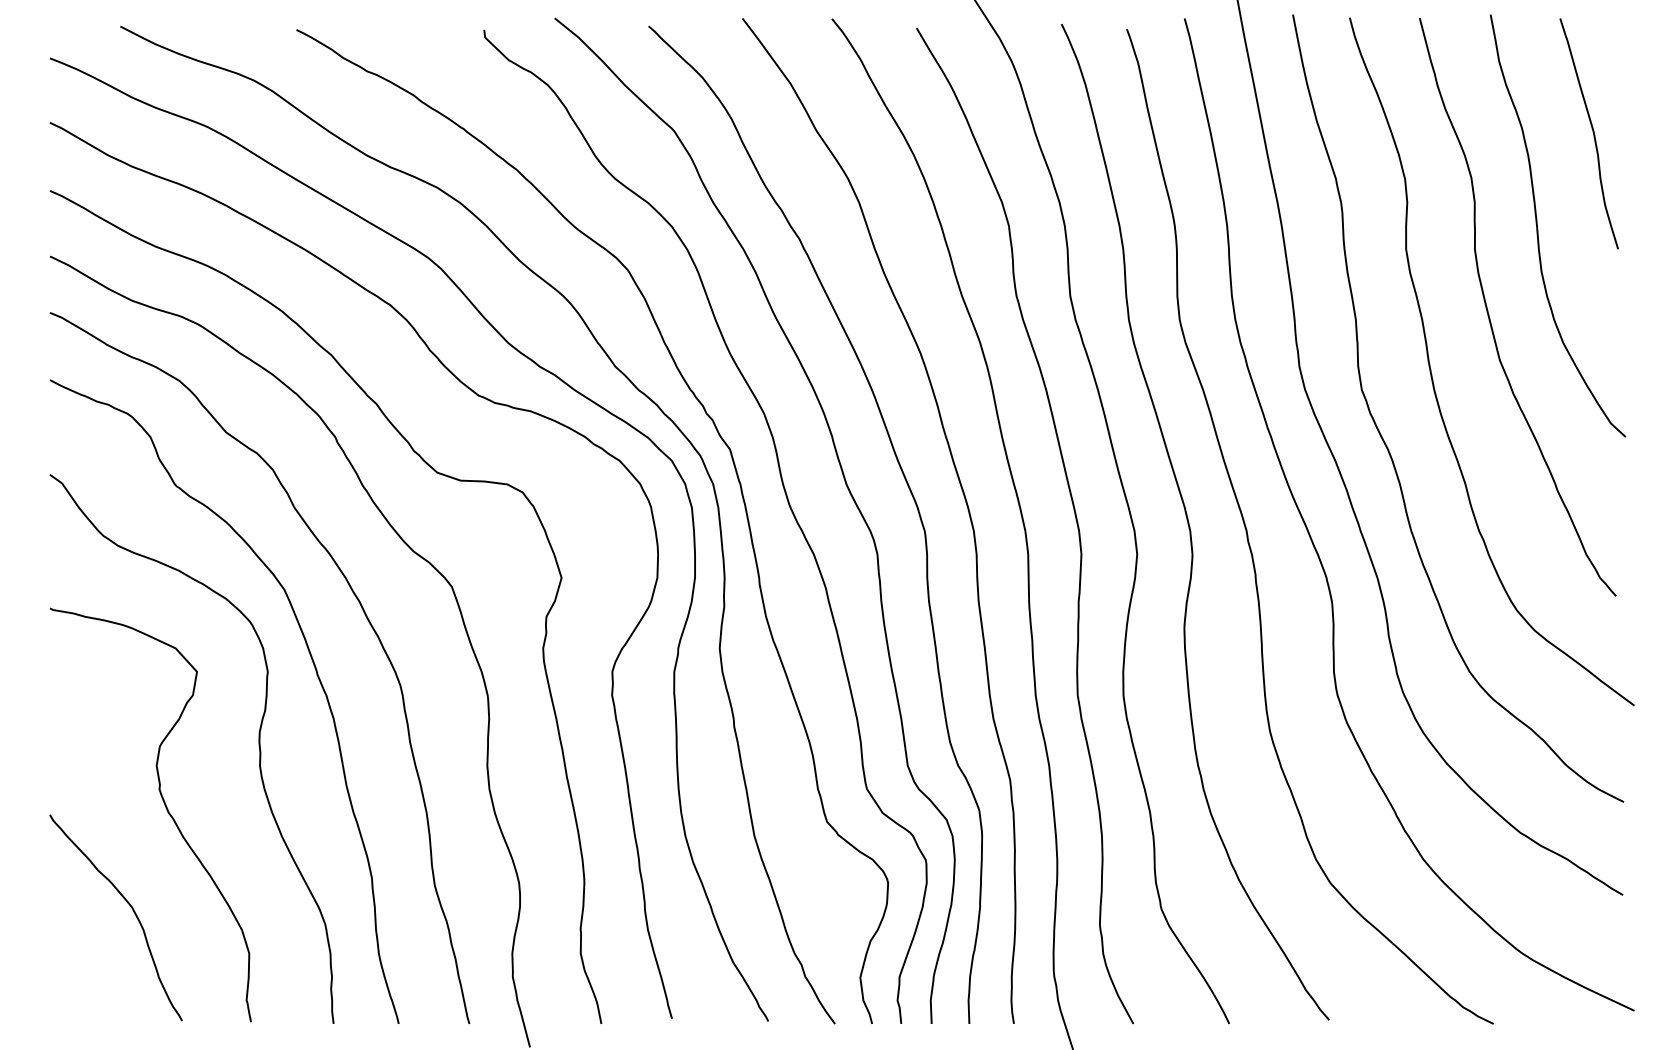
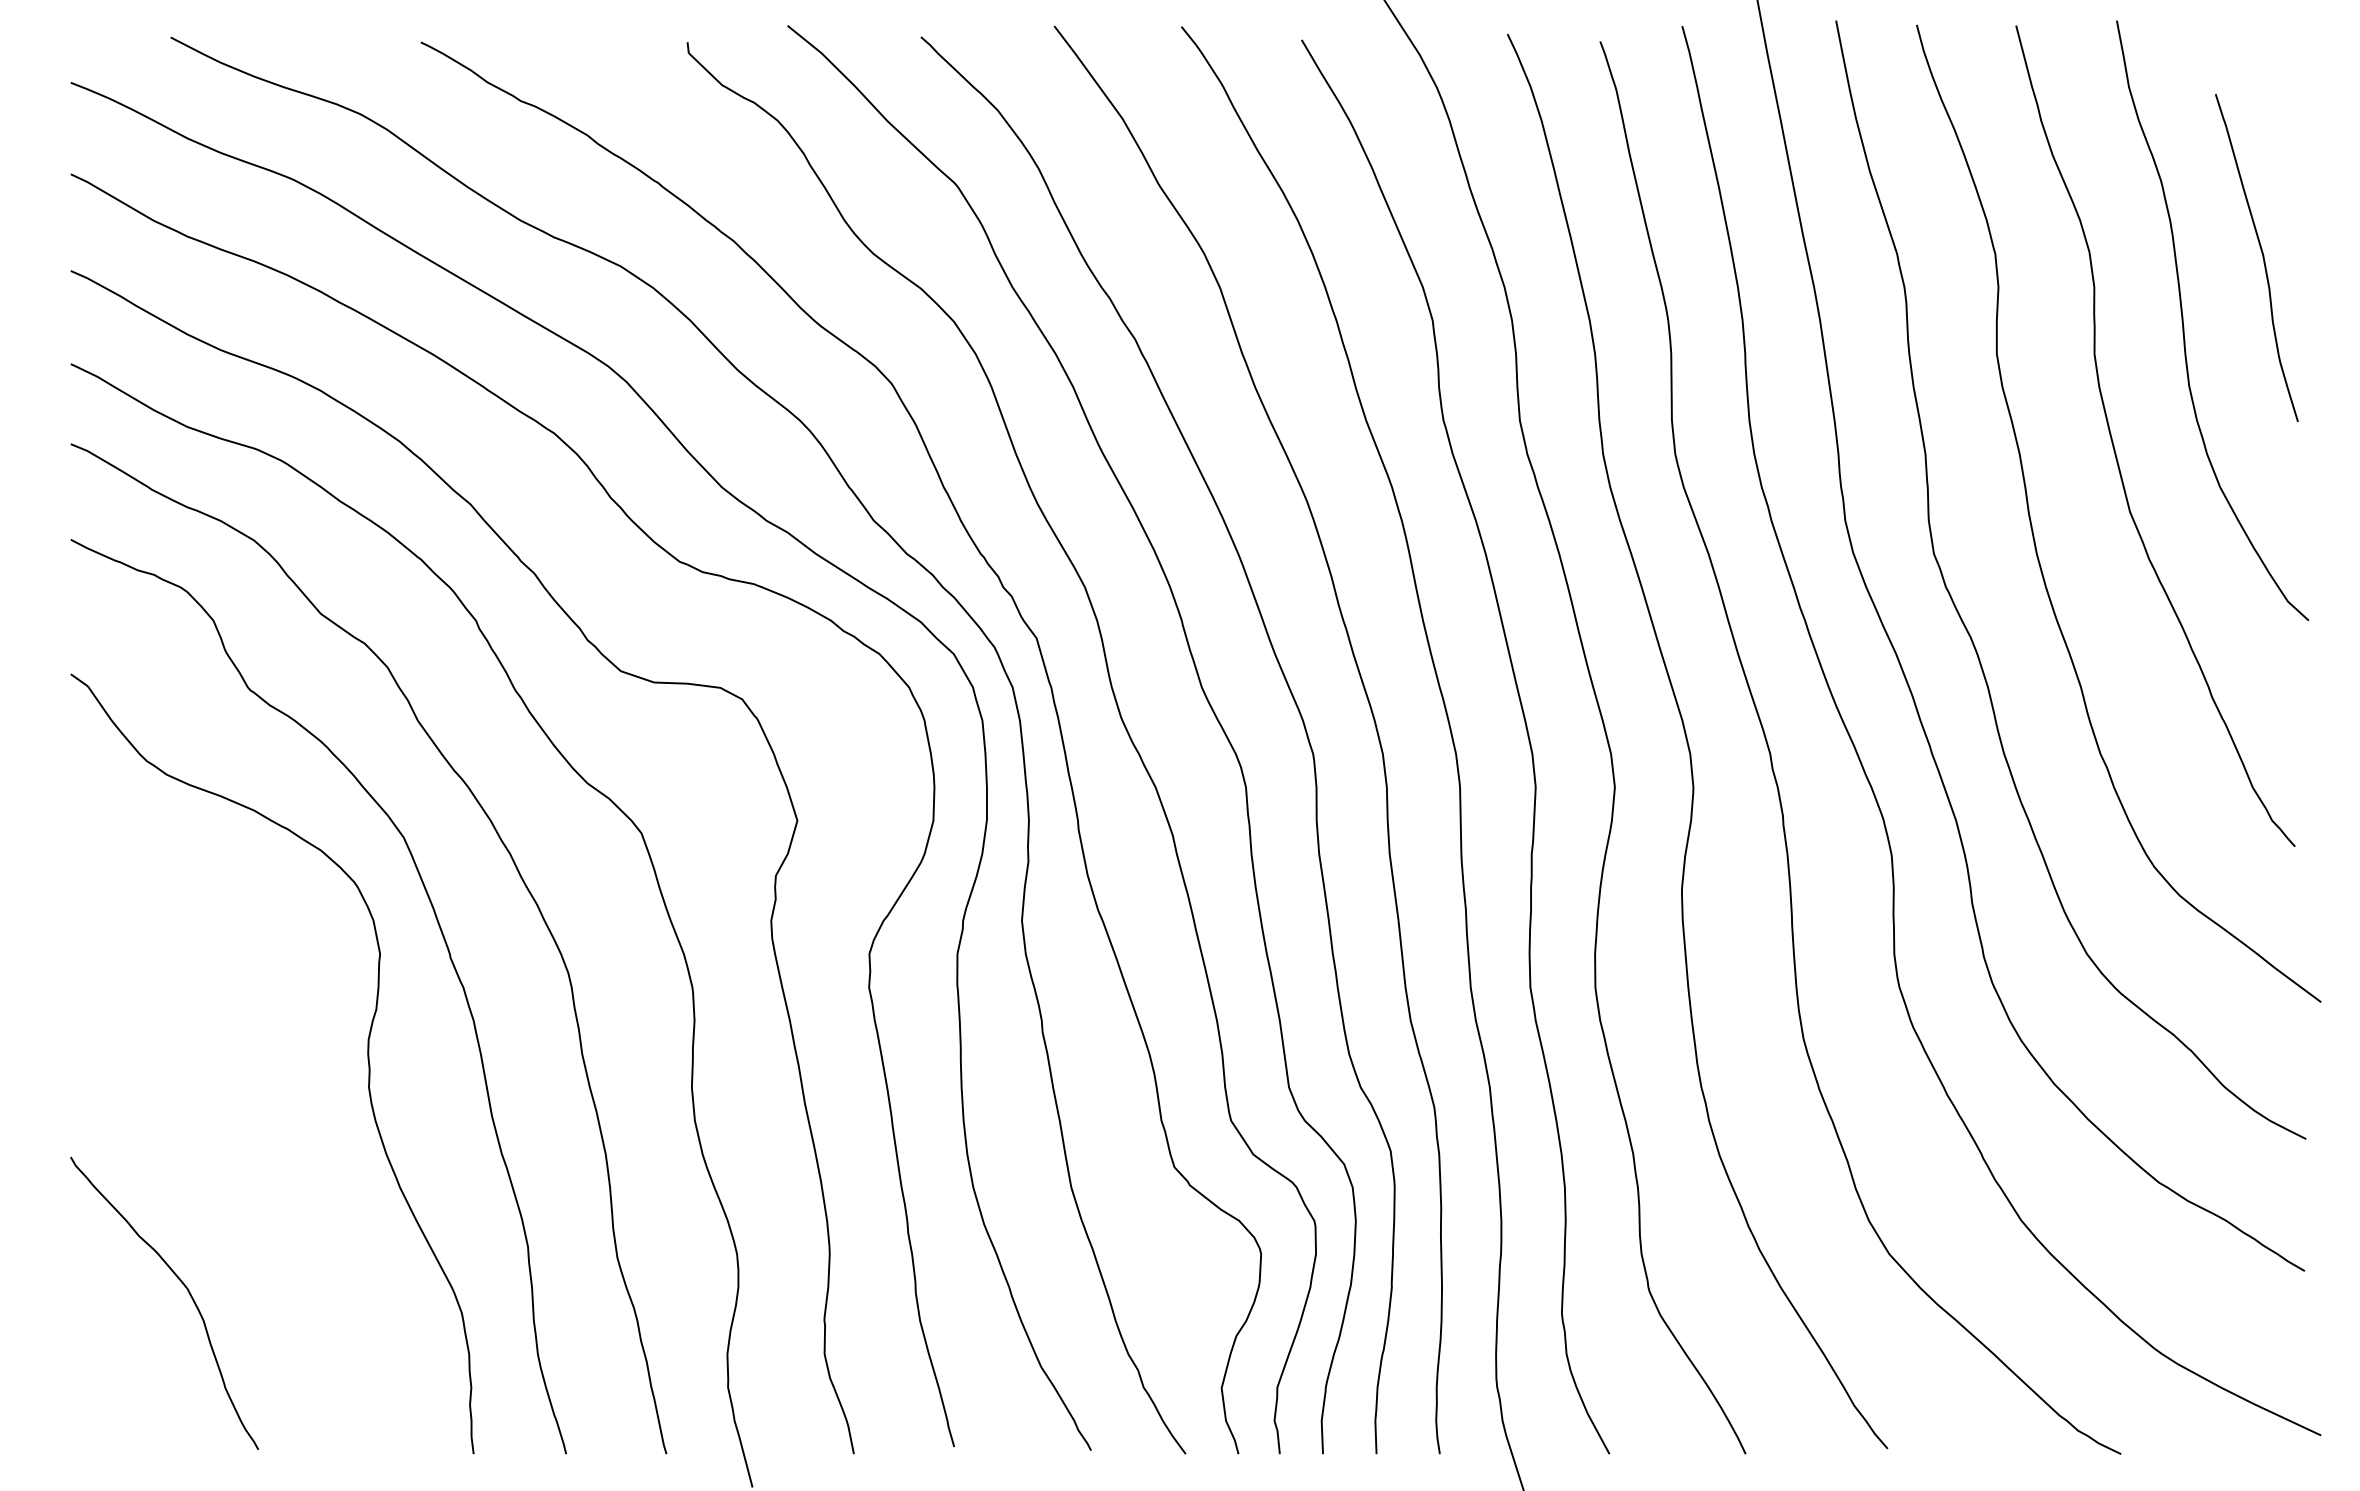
curve: (1593, 133) -> (2262, 257), moved
curve: (166, 810) -> (236, 1150), removed

